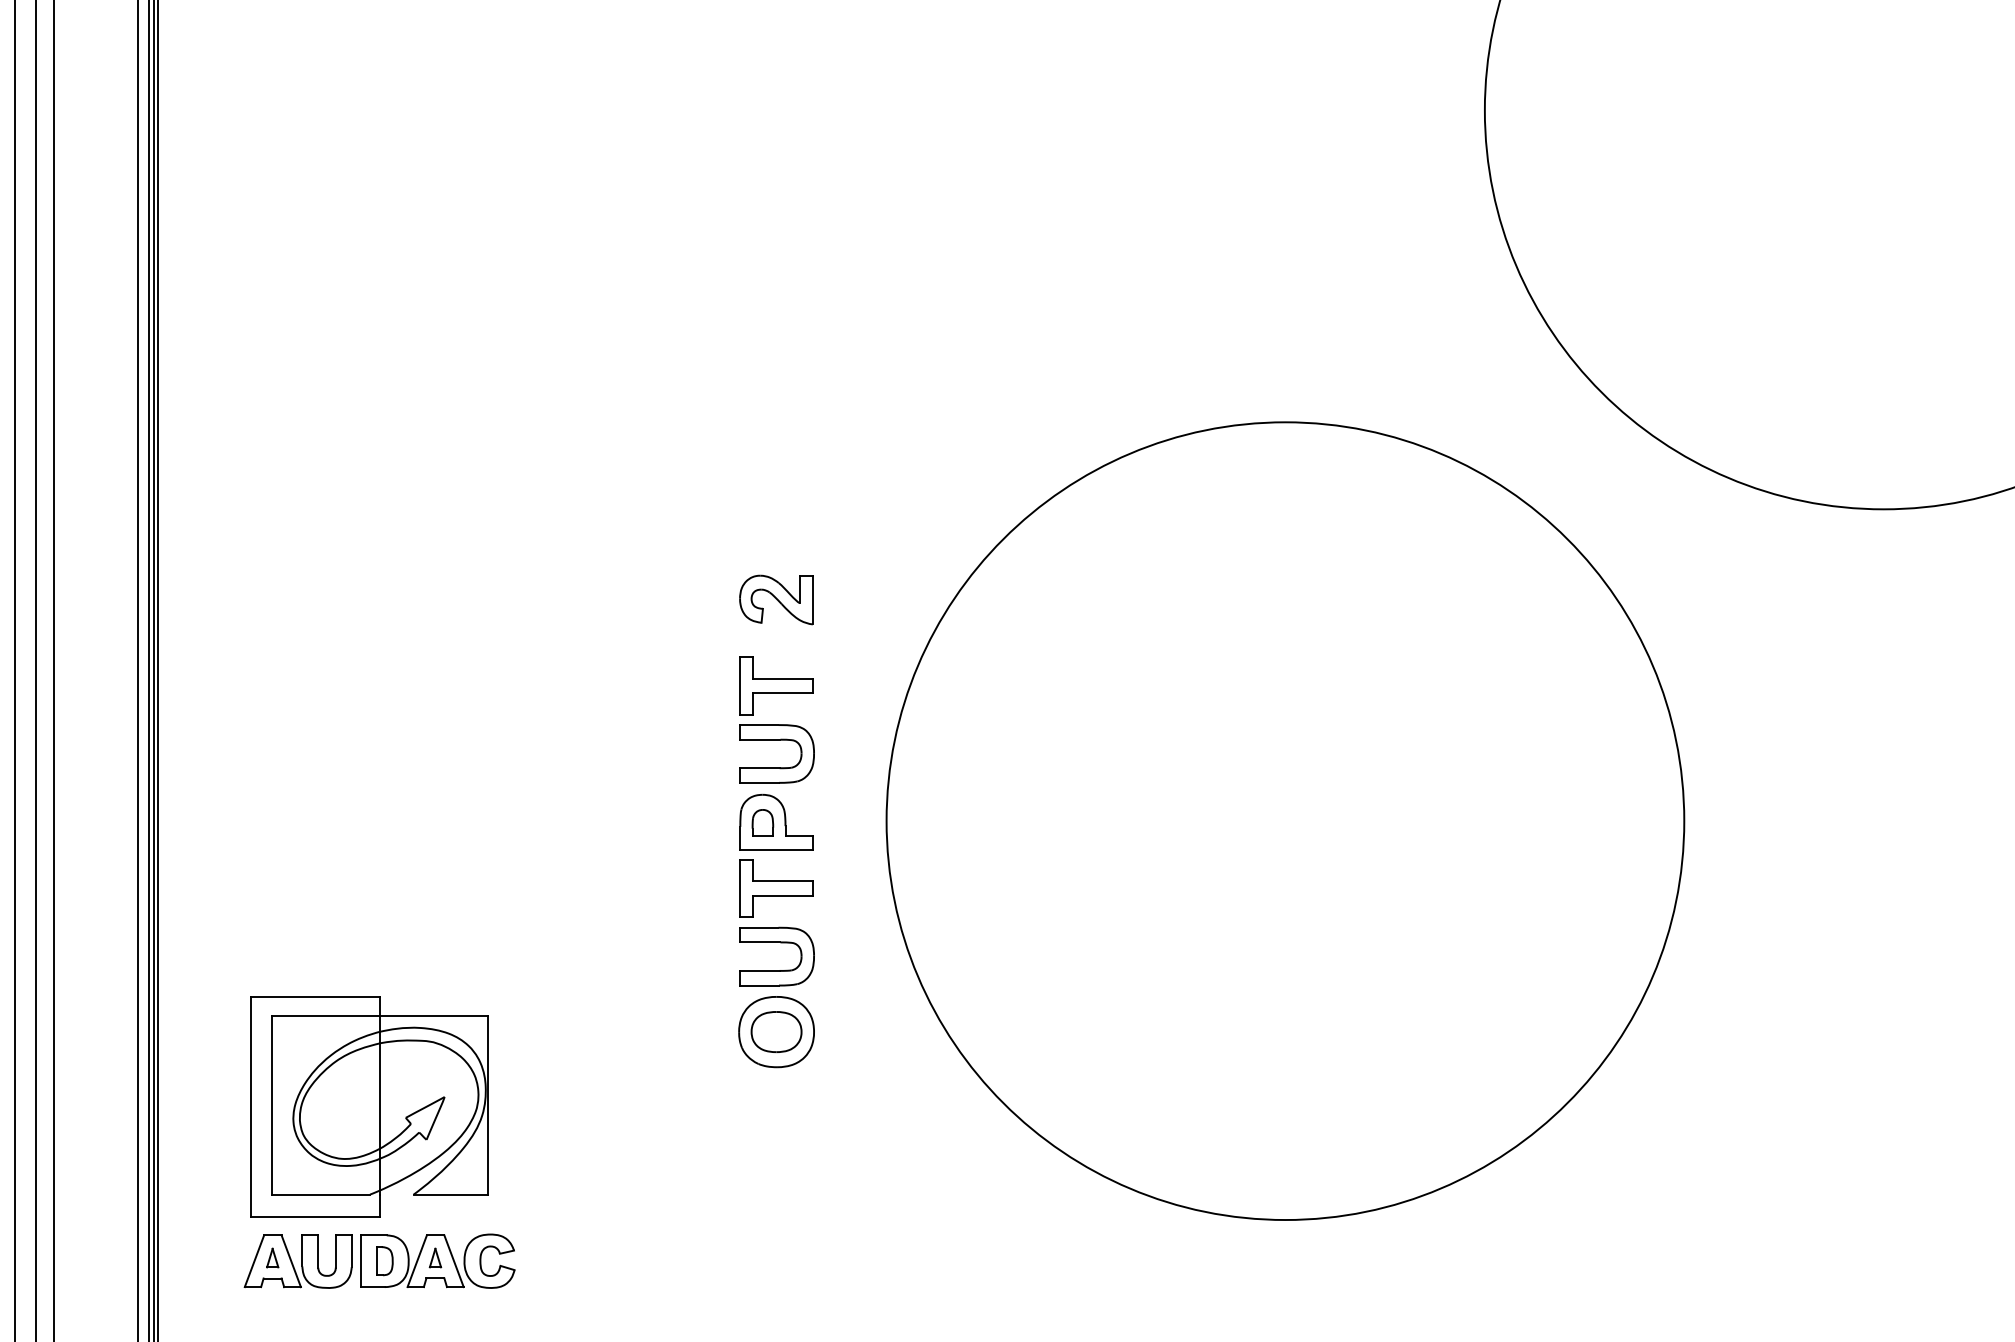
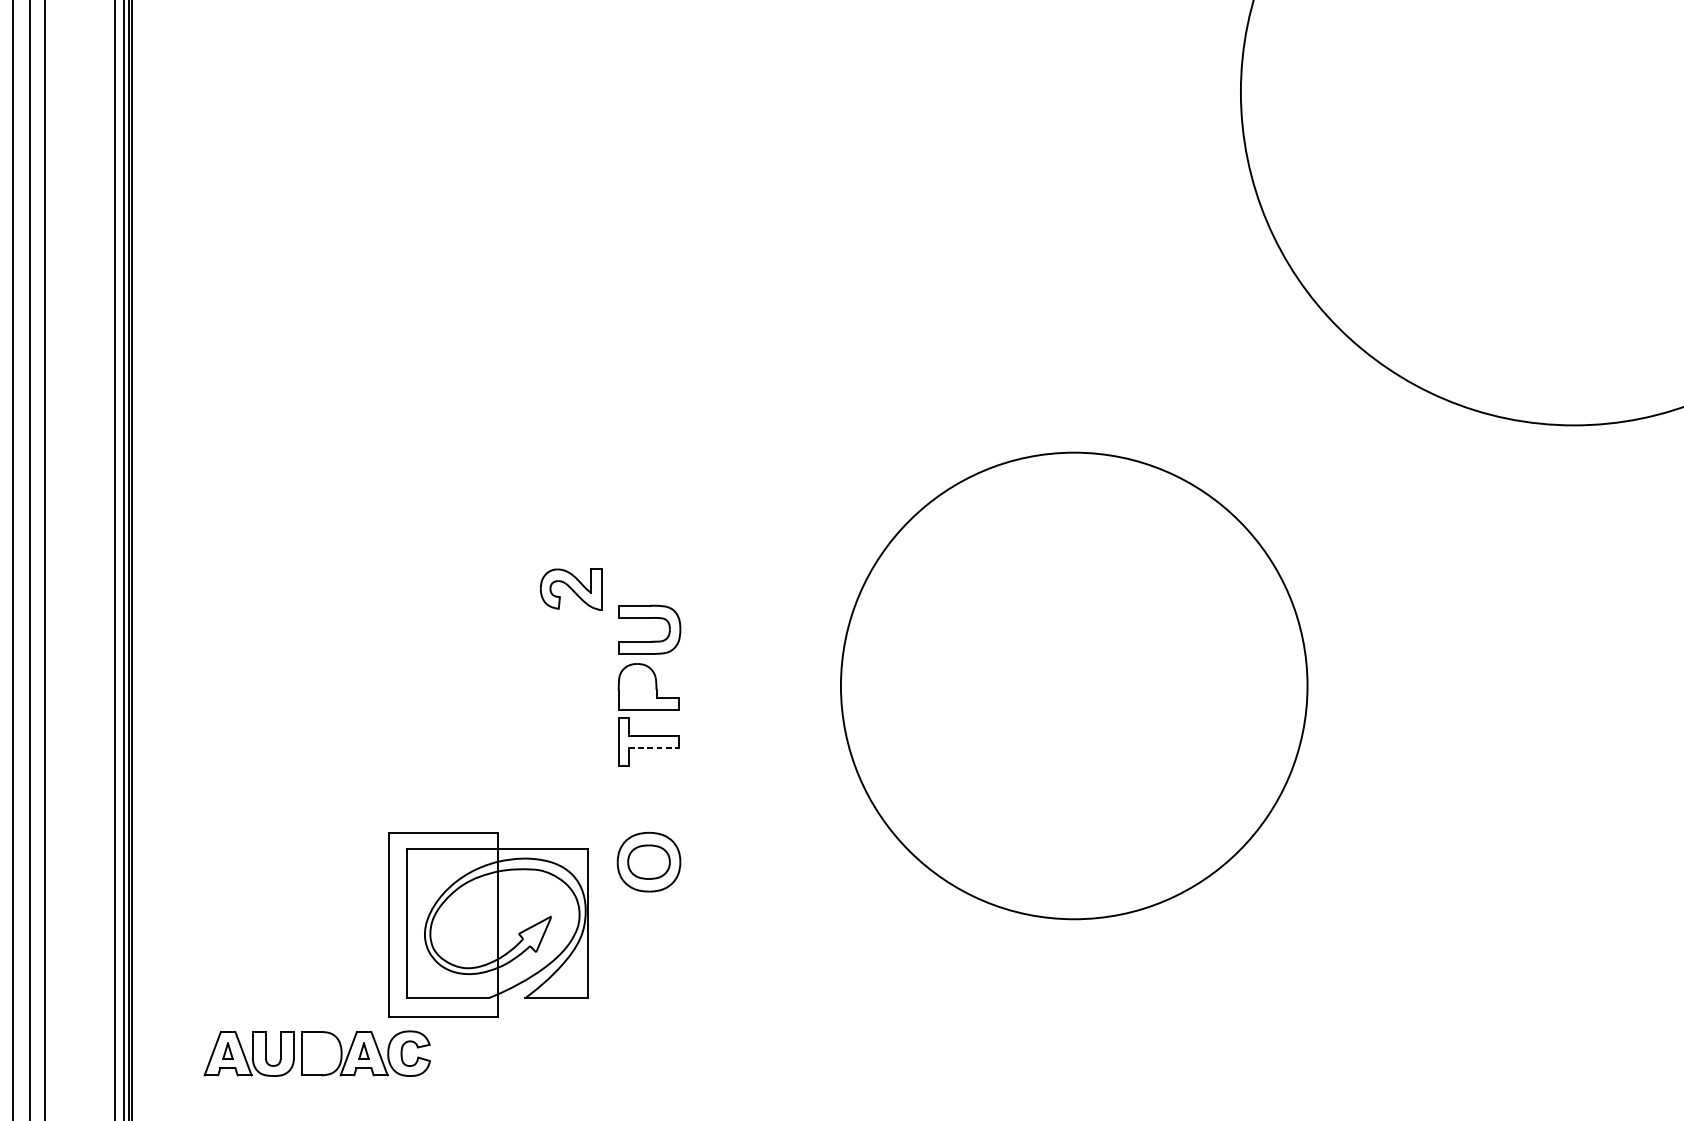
part: (776, 599) -> (571, 589), moved
part: (776, 685) -> (648, 572), removed
circle: (1285, 821) -> (1074, 686), size x0.7
part: (762, 822) -> (637, 687), removed
line: (783, 895) -> (654, 748), solid -> dashed
part: (780, 943) -> (652, 788), removed
part: (369, 1106) -> (488, 924), moved
part: (384, 1261) -> (321, 1053), removed

